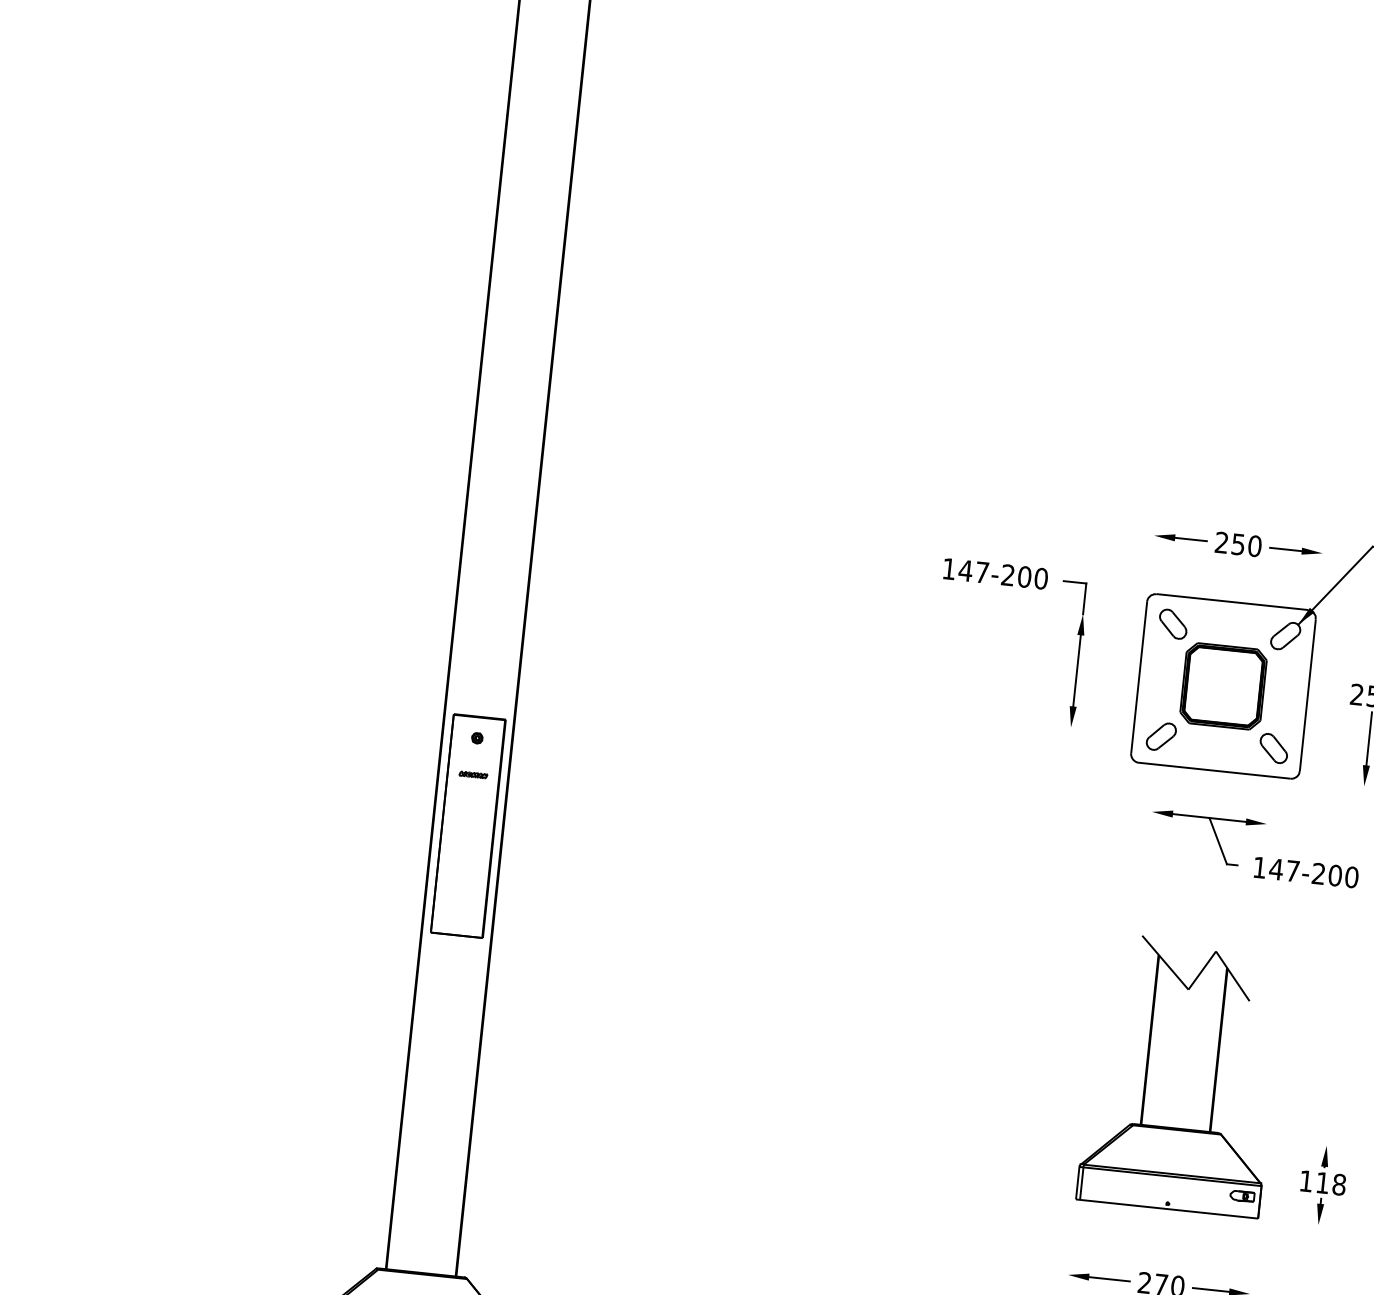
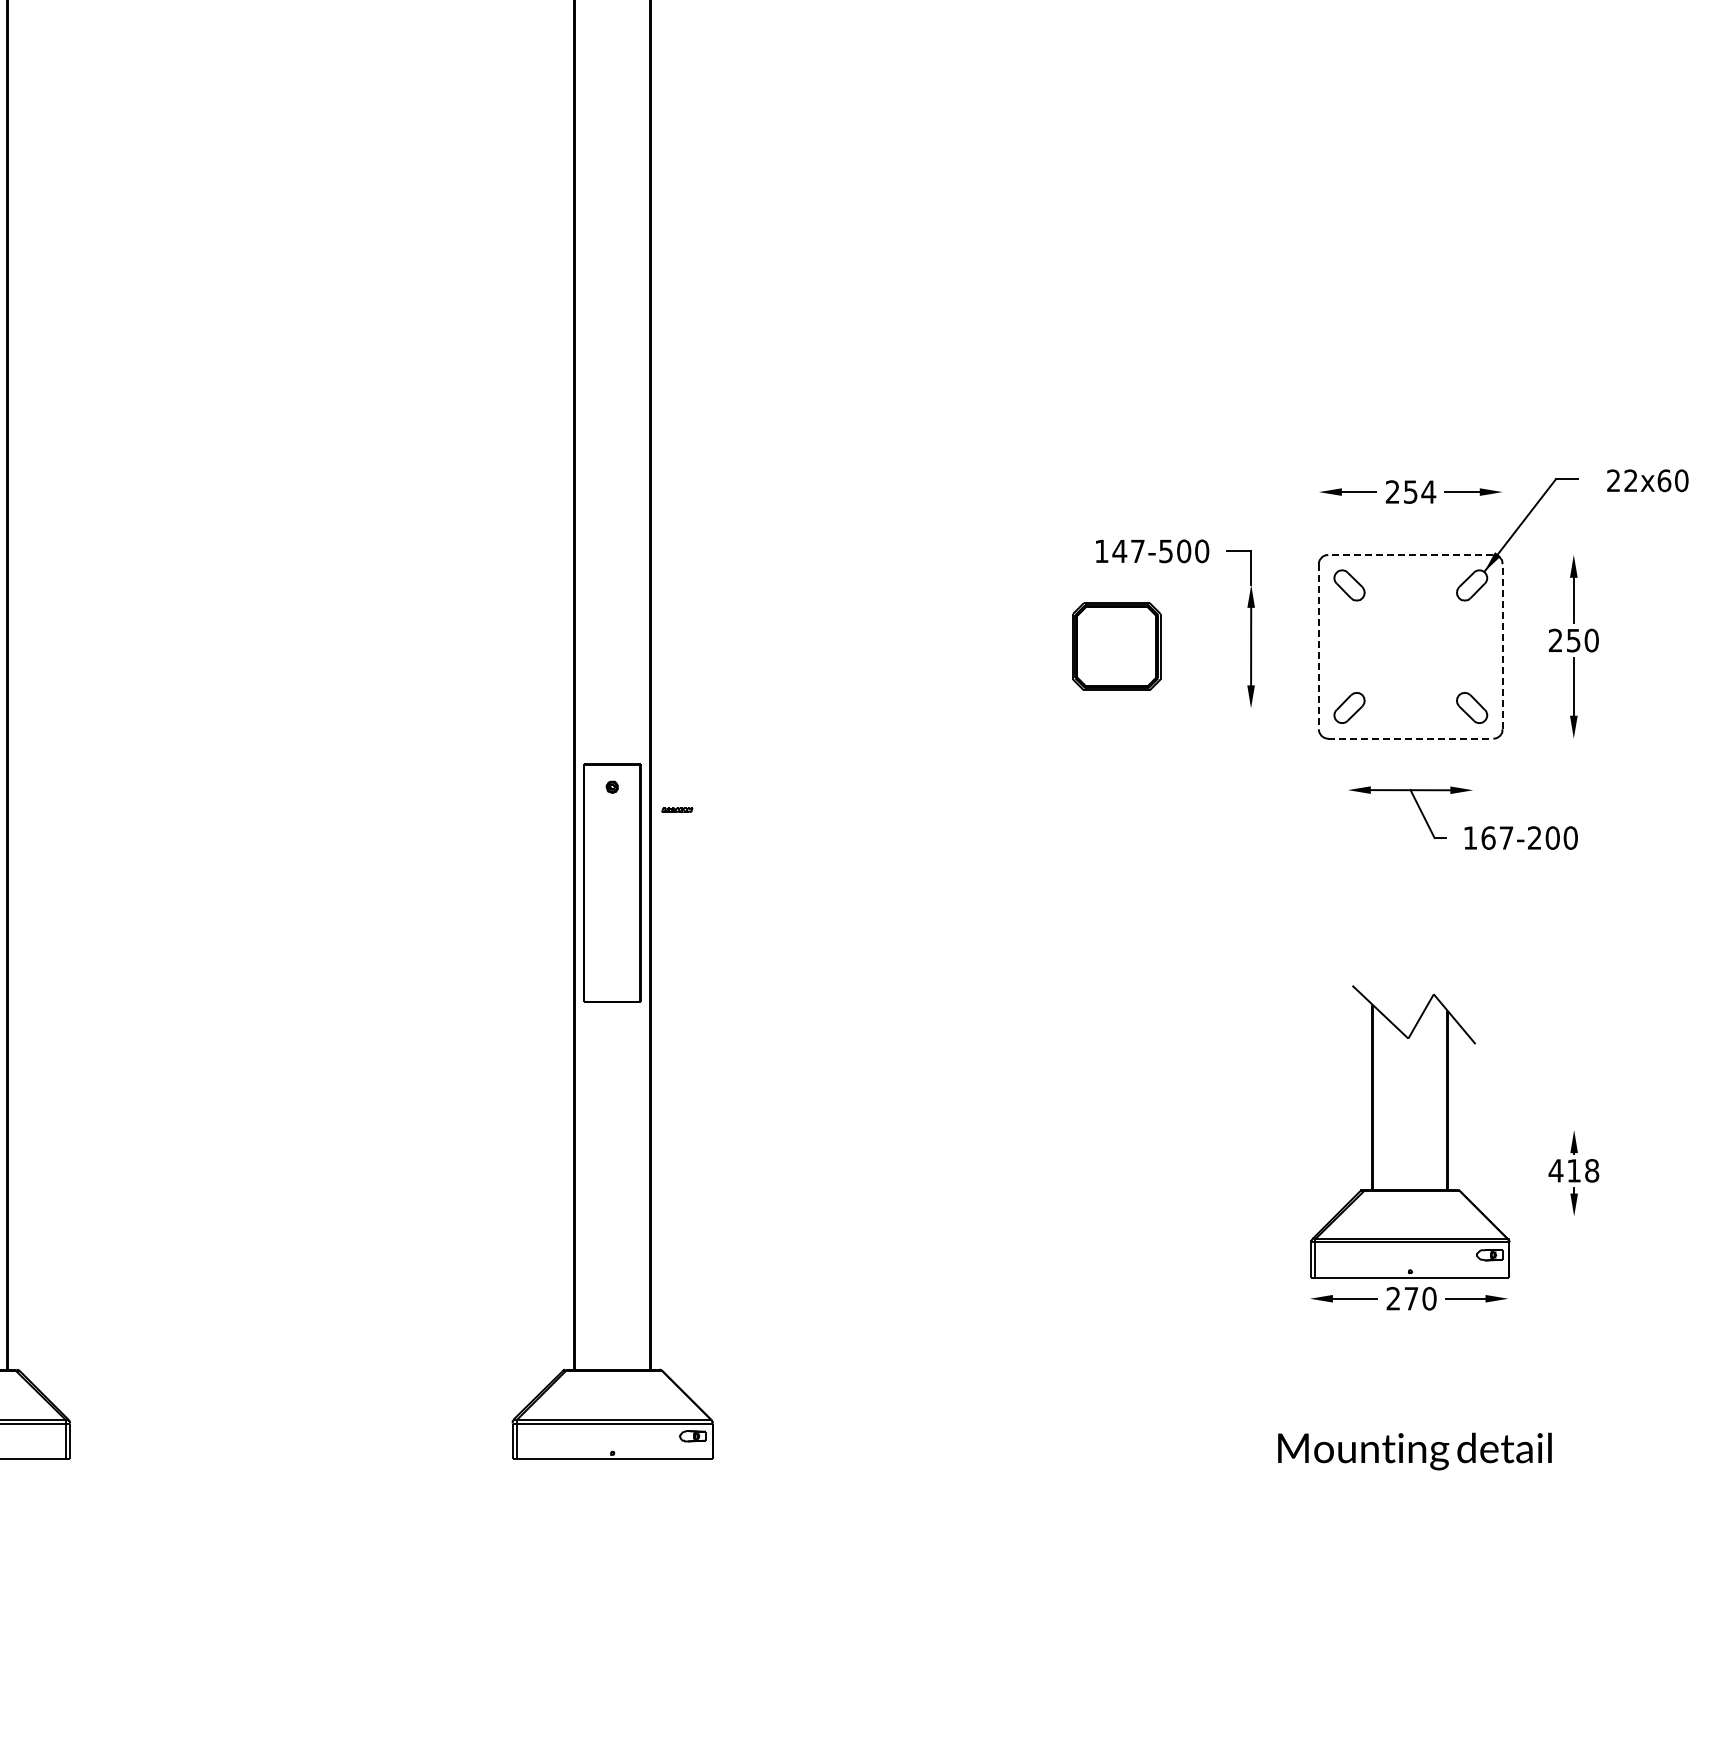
text: (1254, 545) -> (1428, 491), 250 -> 254
text: (1007, 575) -> (1165, 551), 147-200 -> 147-500
line: (1232, 601) -> (1410, 554), solid -> dashed
line: (1138, 677) -> (1318, 646), solid -> dashed
part: (1223, 686) -> (1116, 646), moved
line: (1307, 695) -> (1502, 646), solid -> dashed
line: (1214, 770) -> (1410, 738), solid -> dashed
part: (473, 774) -> (677, 809), moved
text: (1276, 868) -> (1488, 837), 147-200 -> 167-200
part: (1181, 1075) -> (1410, 1131), moved
text: (1305, 1180) -> (1555, 1170), 118 -> 418

